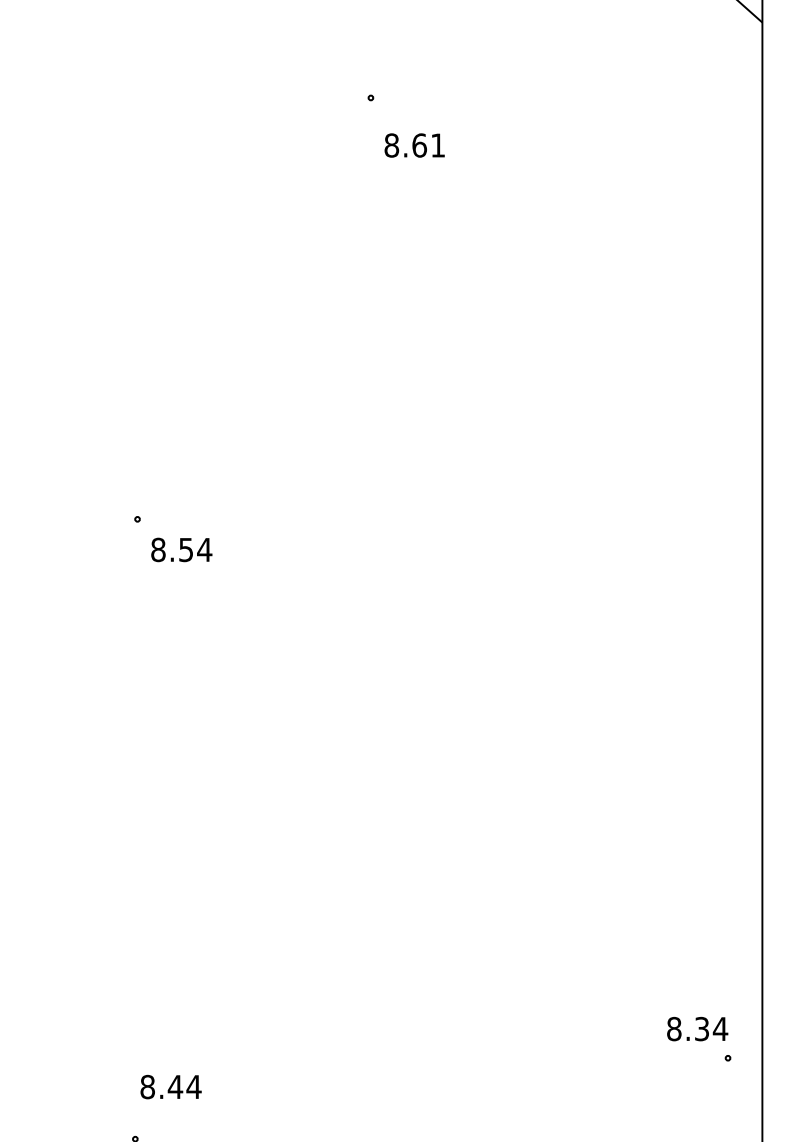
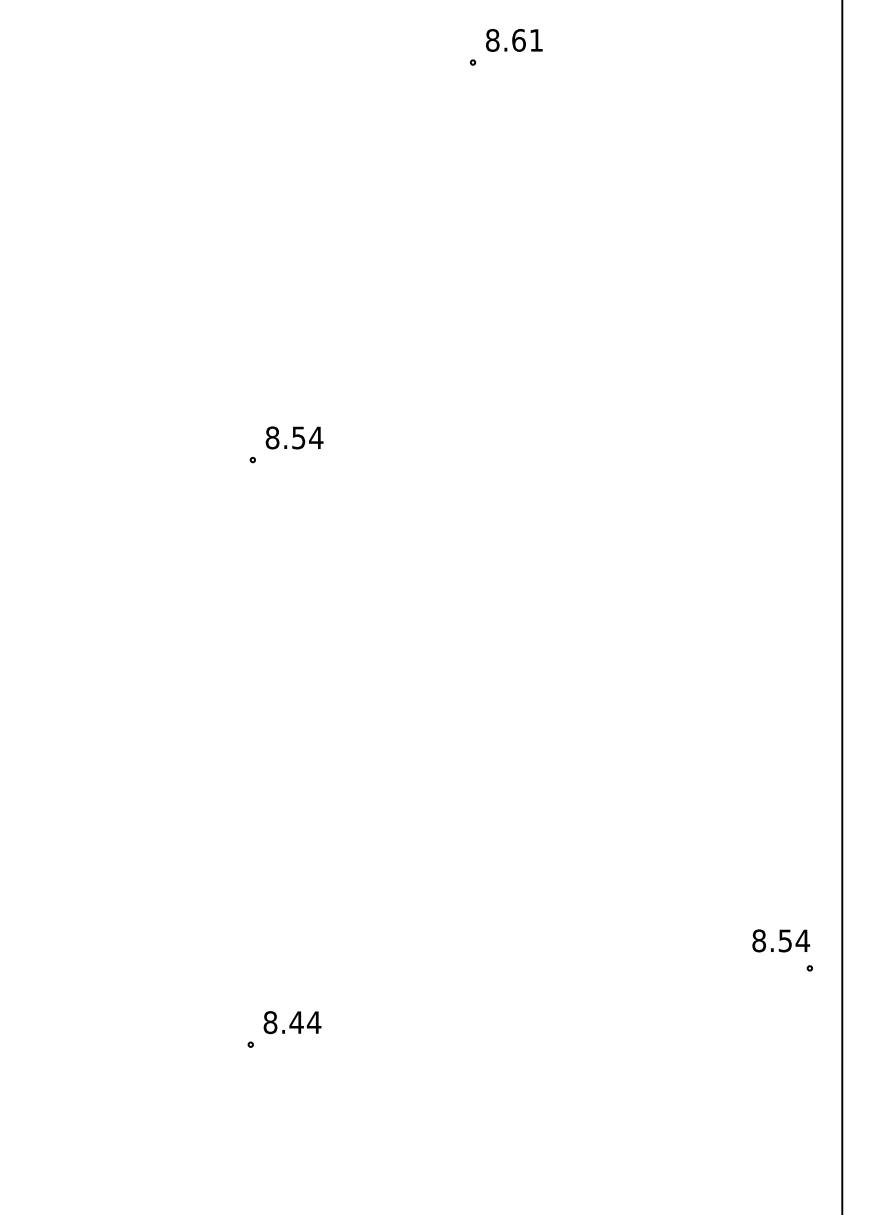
text: (414, 145) -> (514, 40), moved
text: (181, 549) -> (294, 437), moved
text: (702, 1028) -> (785, 940), 8.34 -> 8.54
text: (171, 1086) -> (292, 1022), moved

